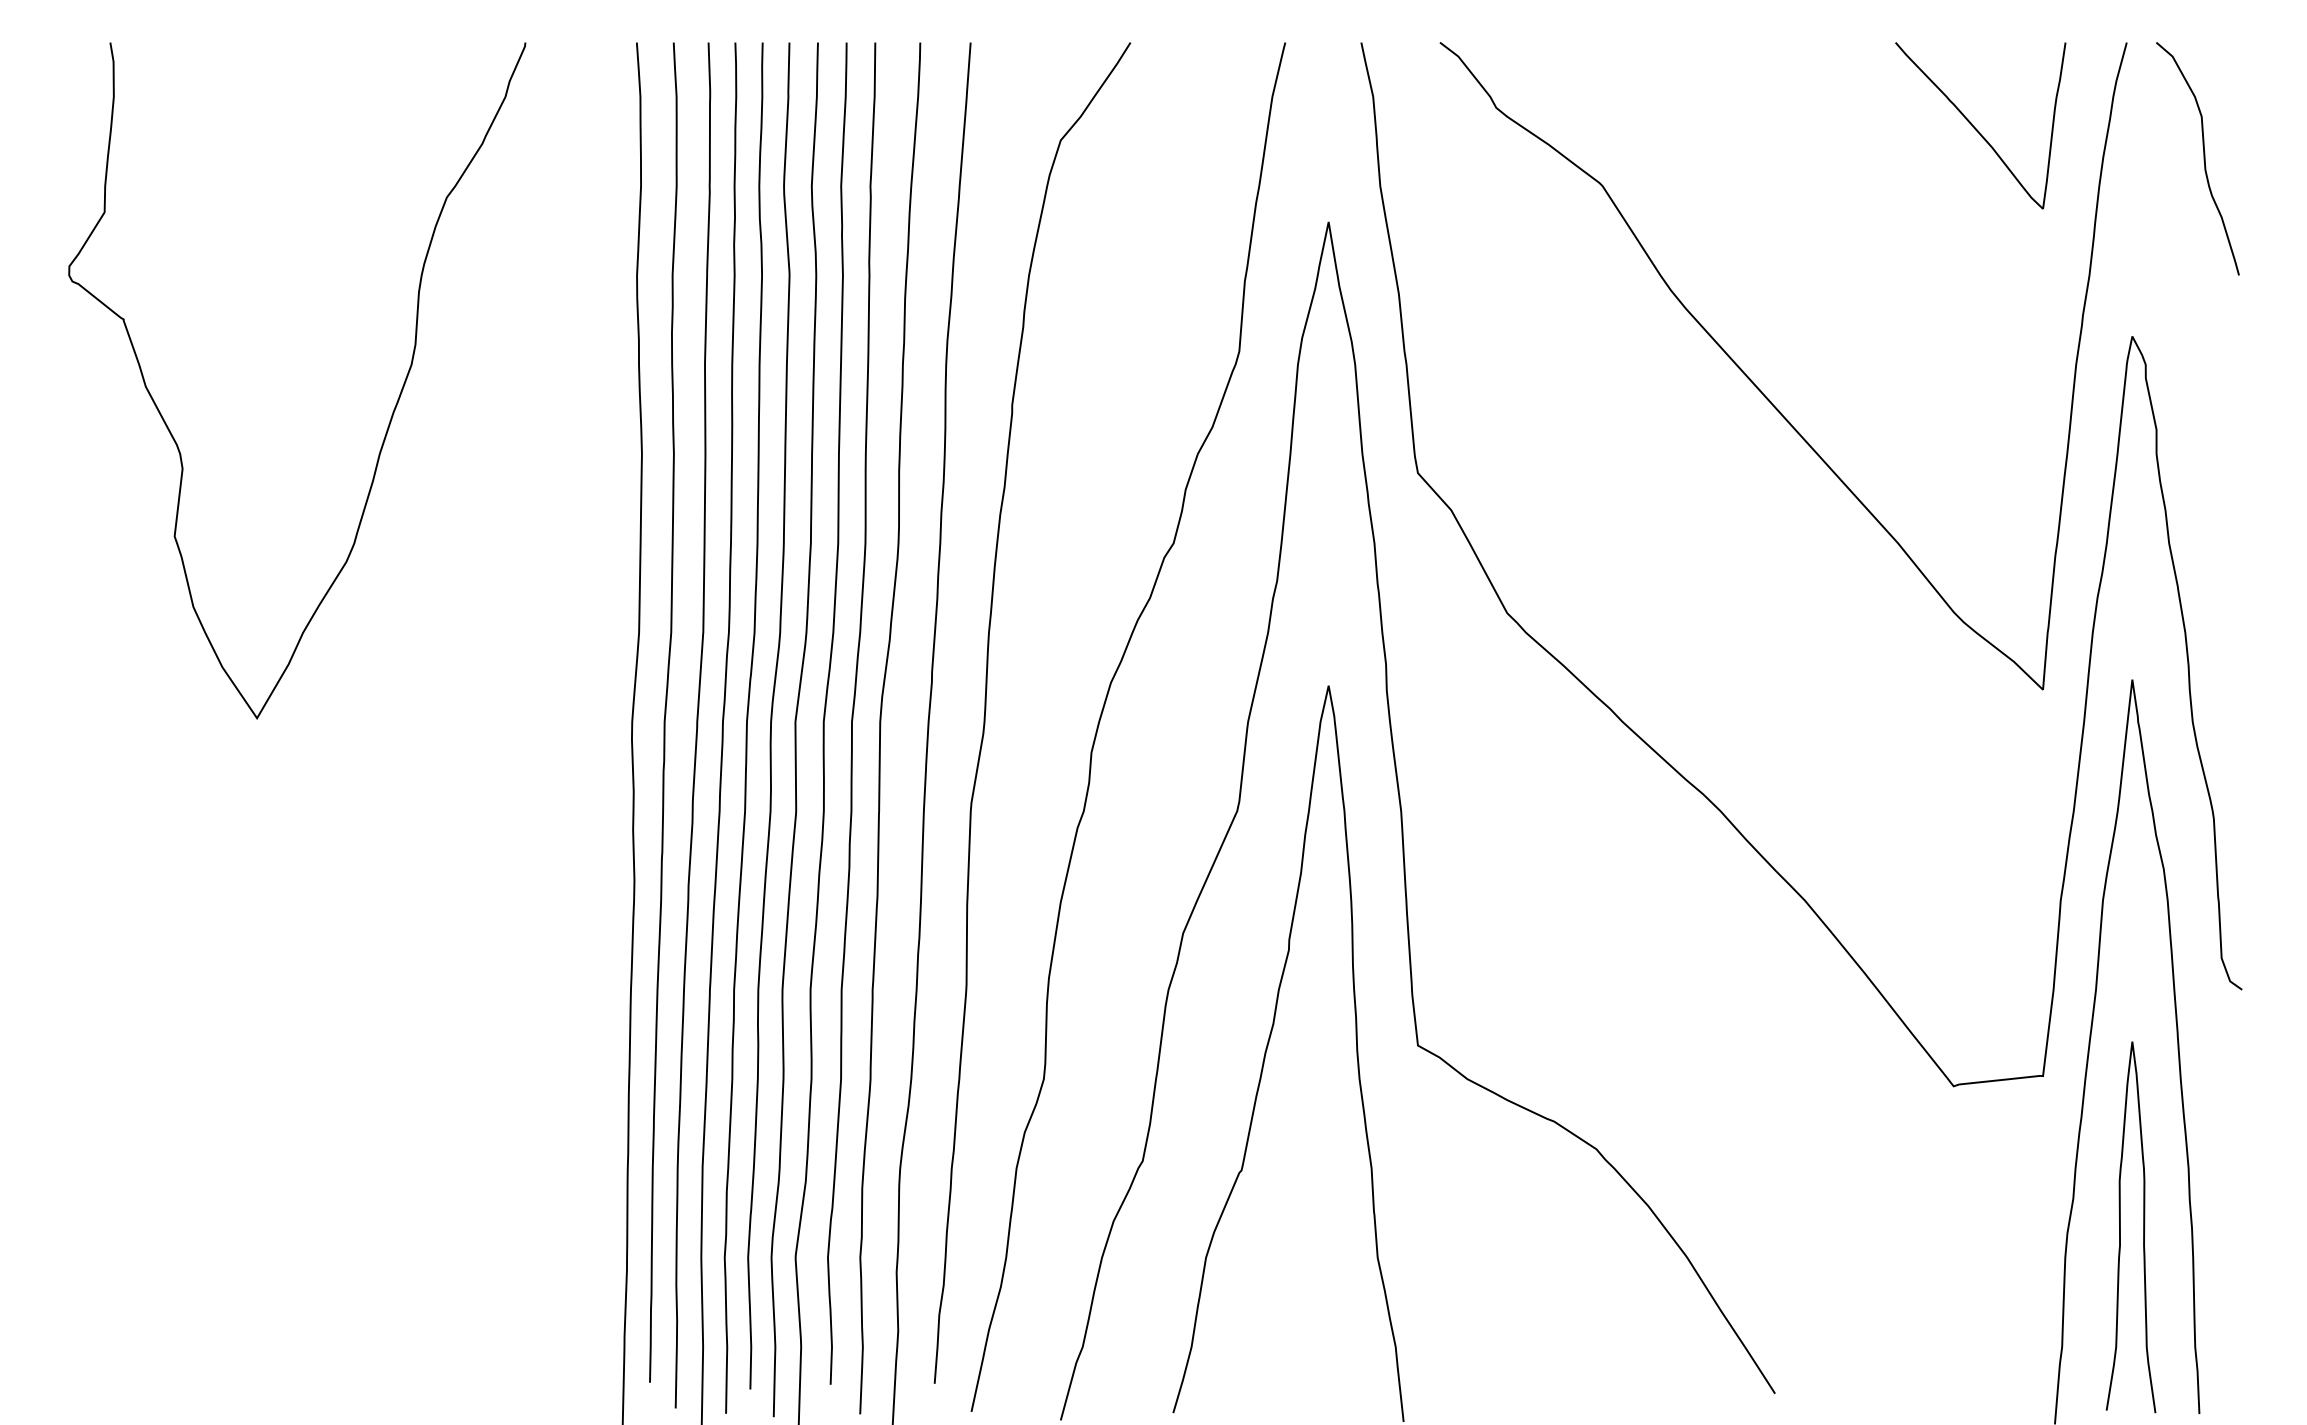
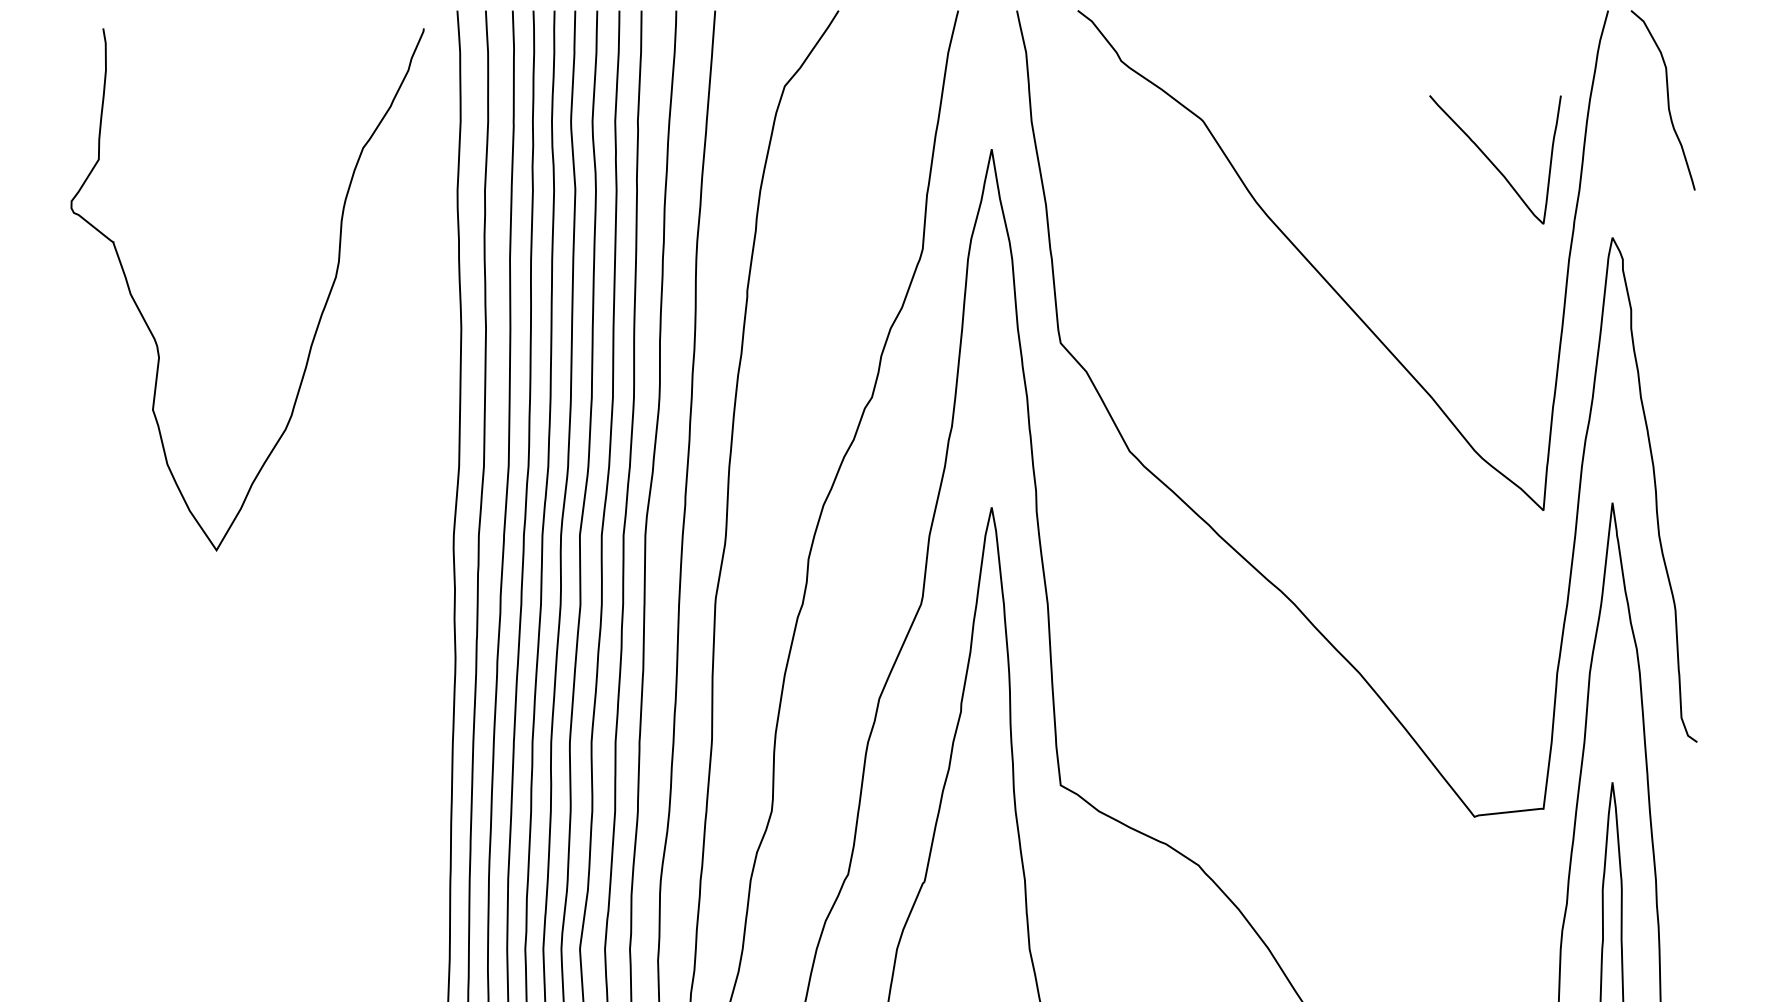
curve: (1976, 128) -> (1492, 161), moved
curve: (392, 412) -> (321, 314), moved

